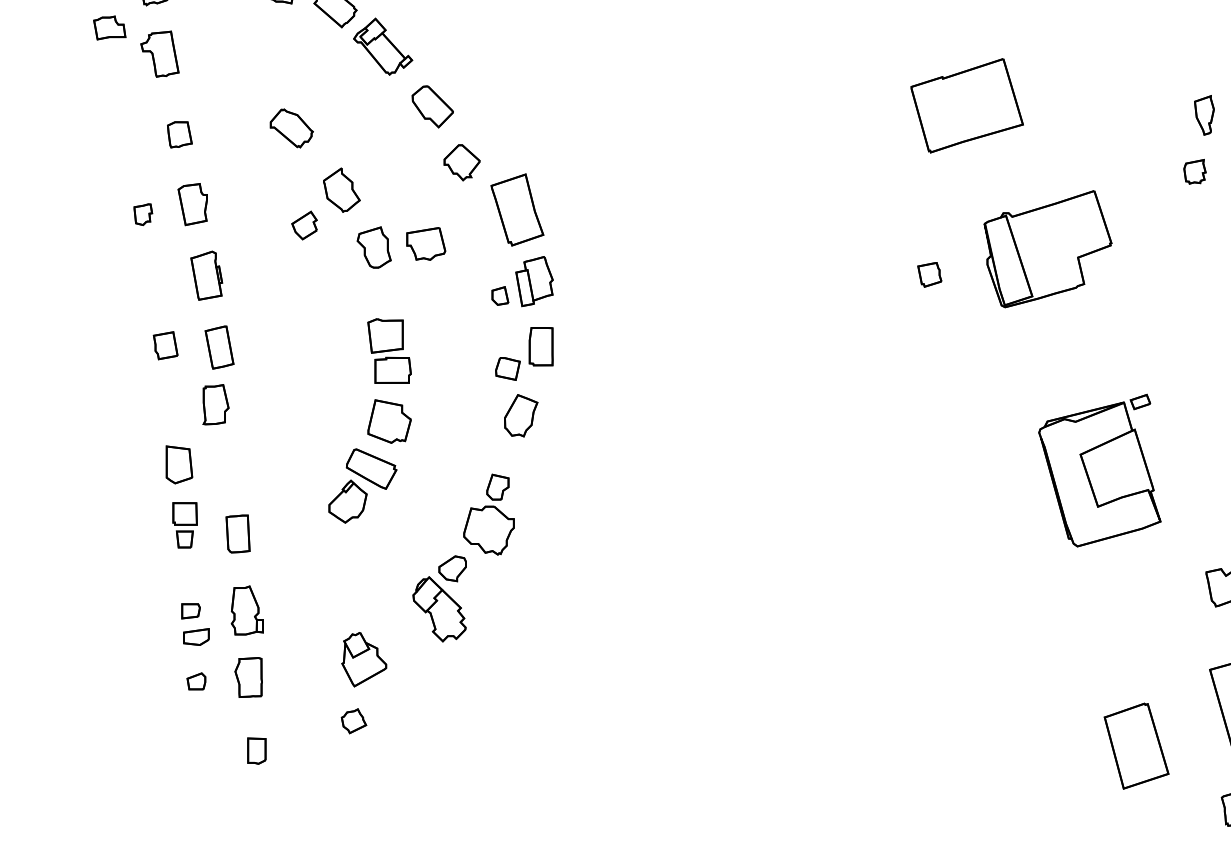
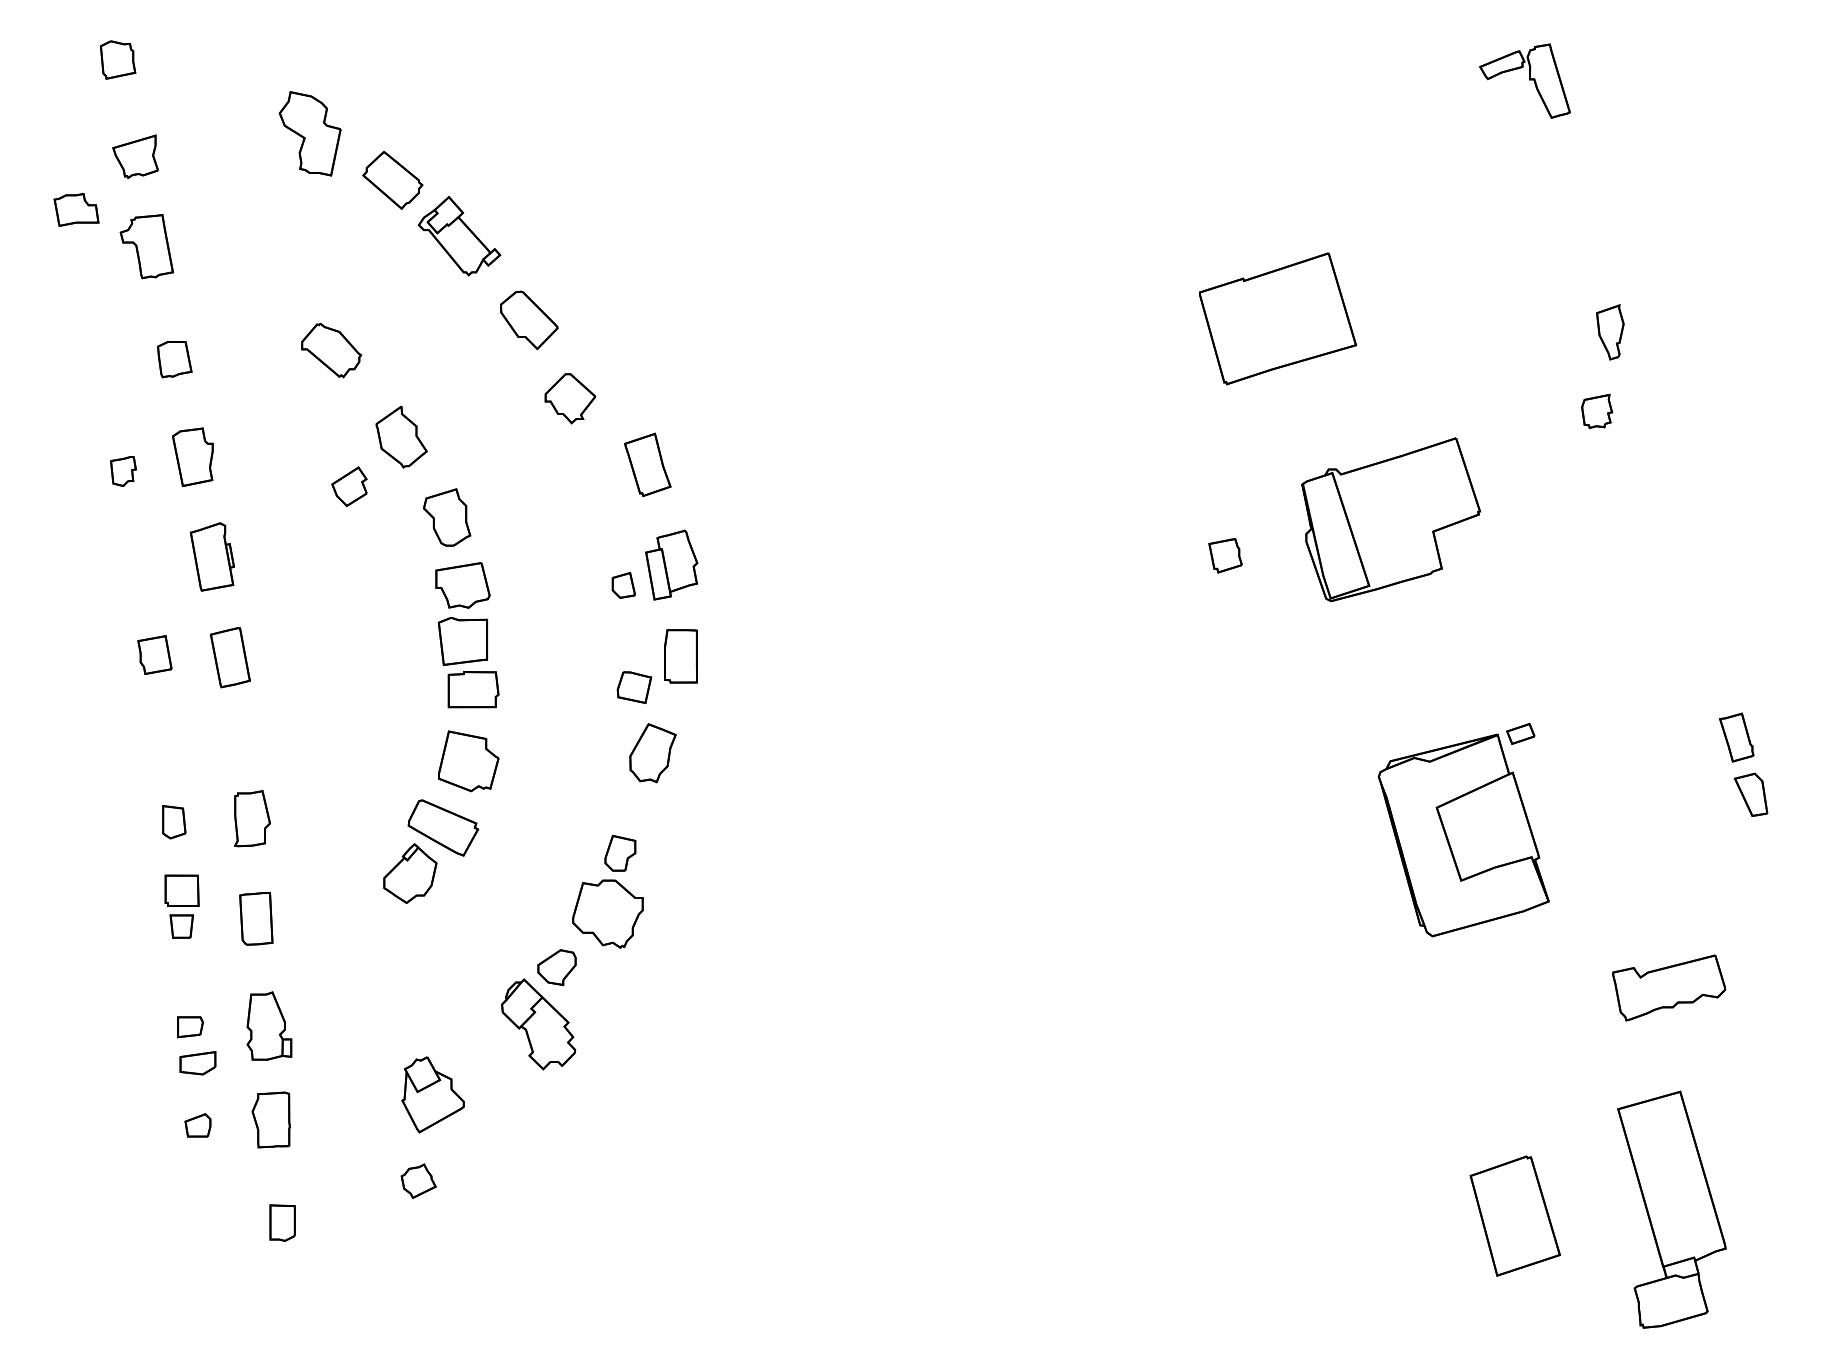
part: (517, 209) -> (647, 464), size x0.62
part: (425, 243) -> (462, 585), moved
part: (216, 404) -> (252, 818), moved
part: (179, 465) -> (174, 822), size x0.62

